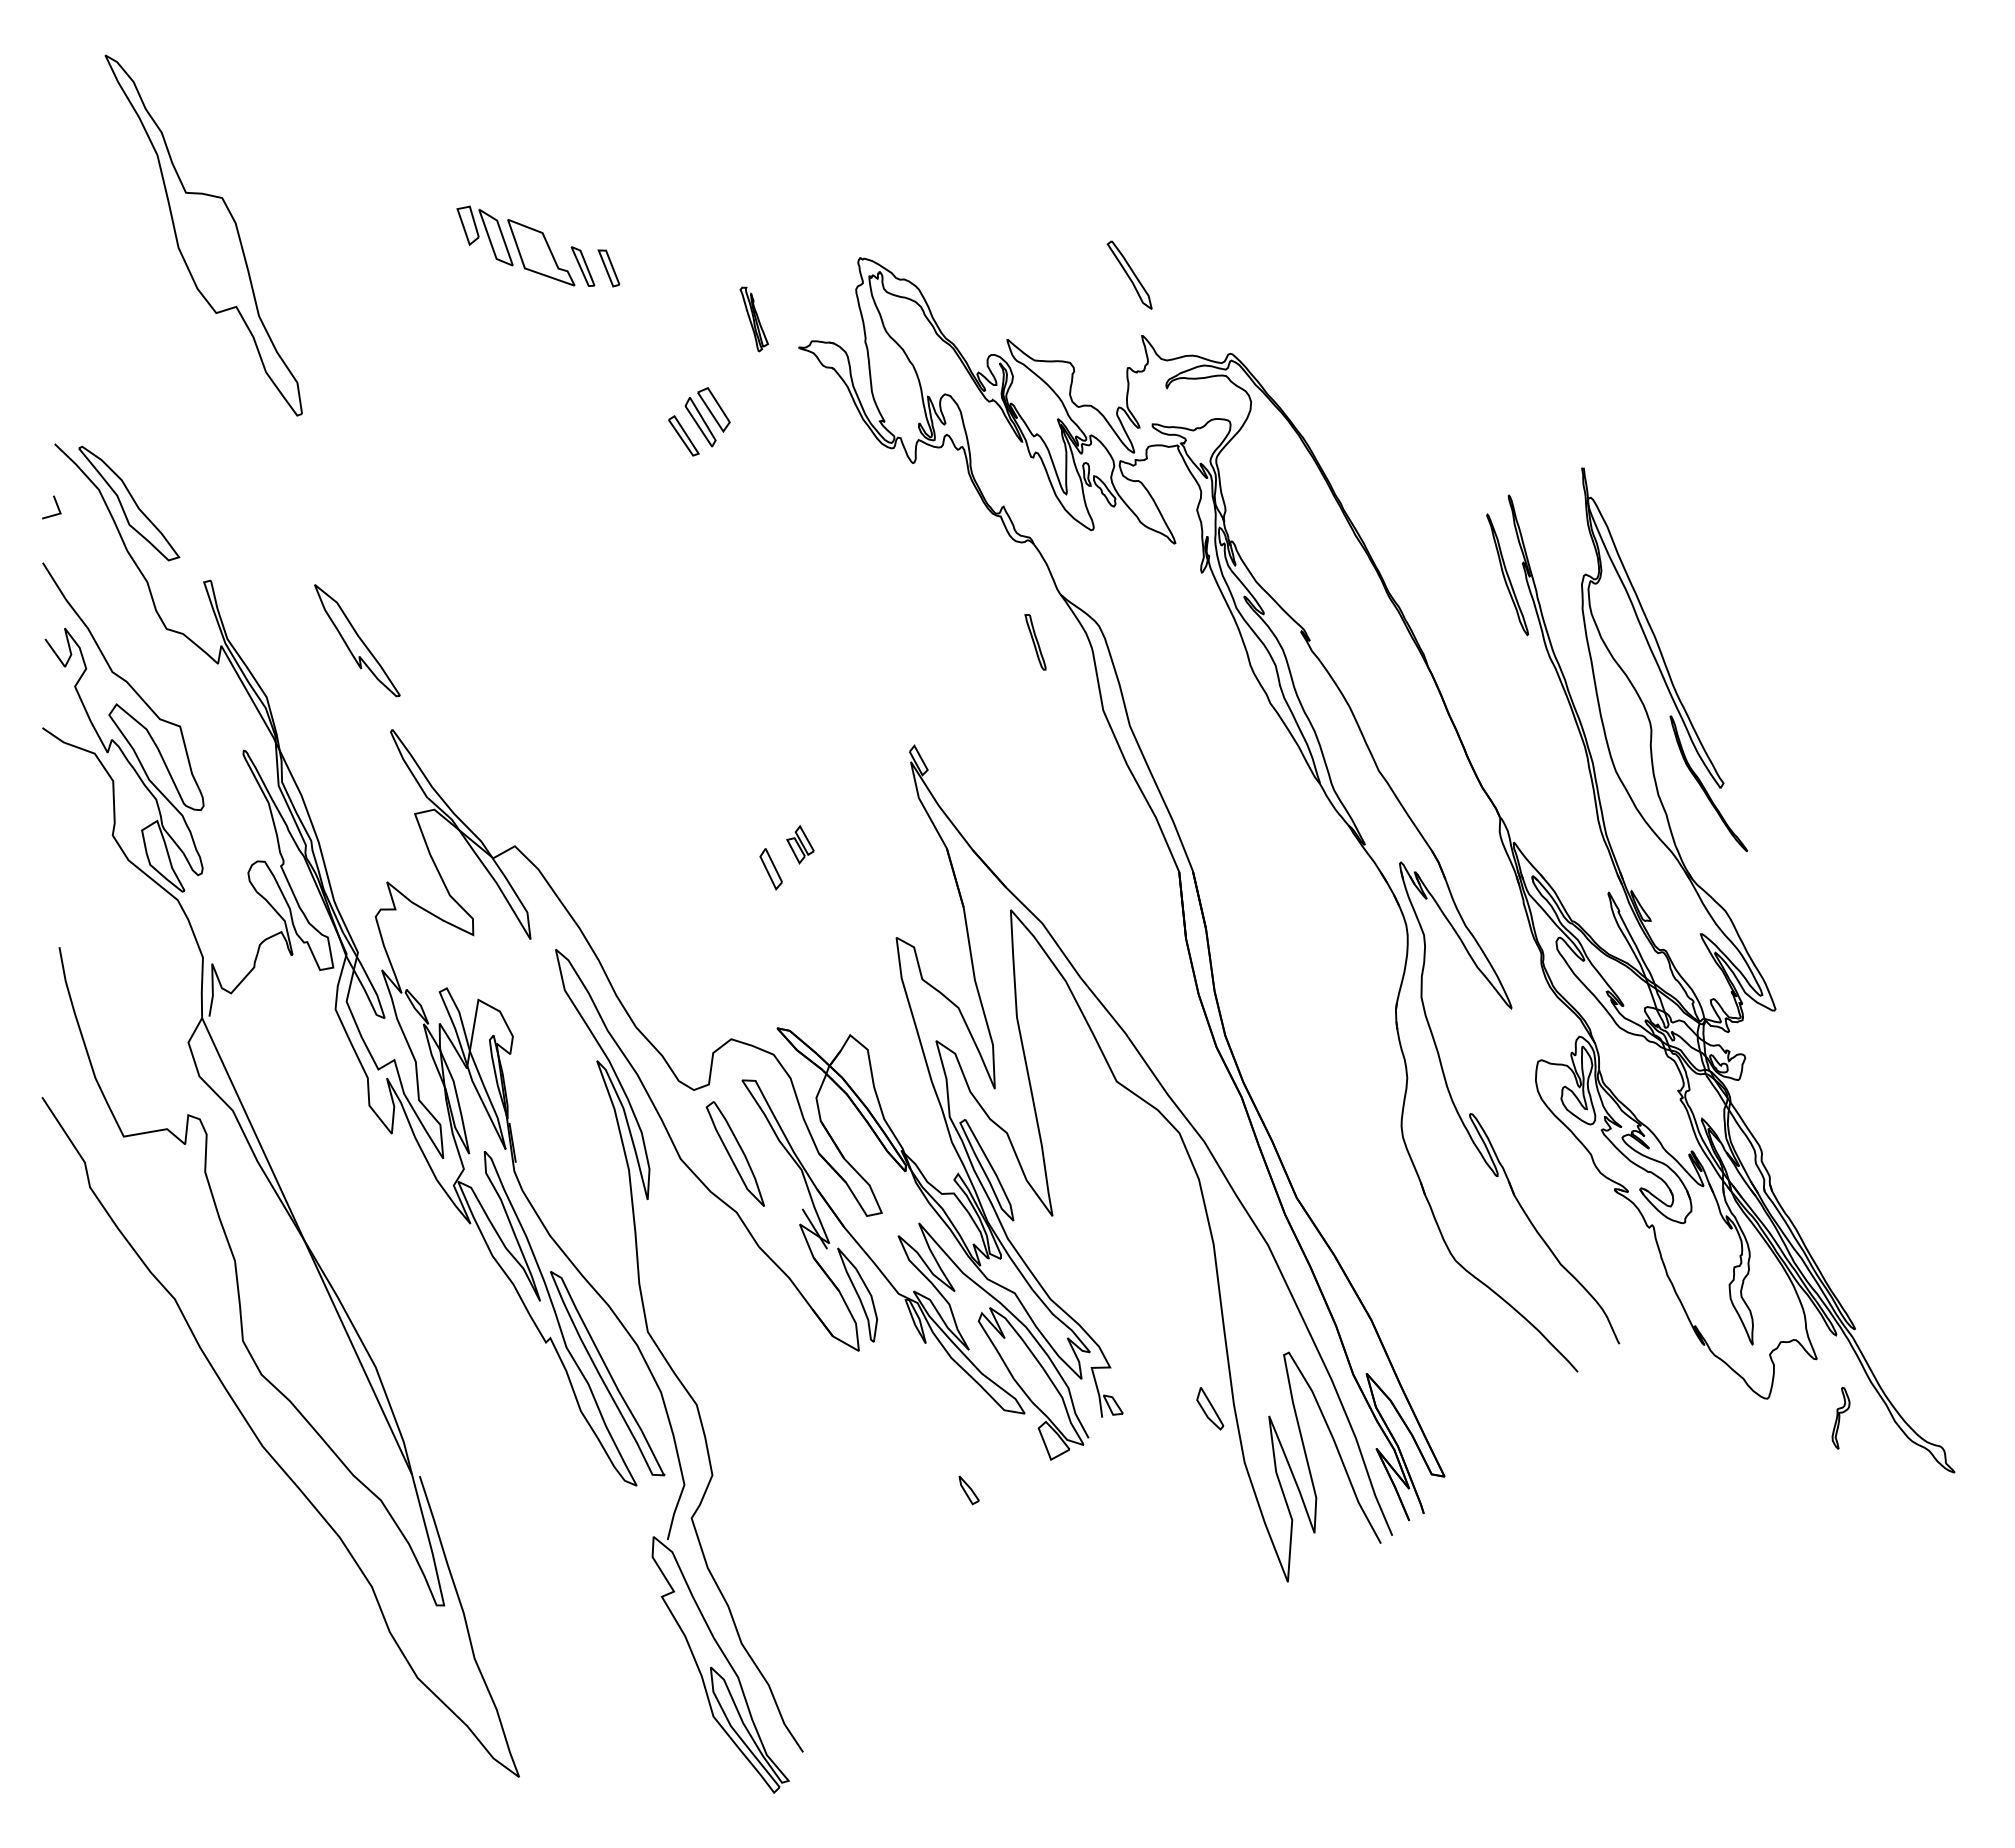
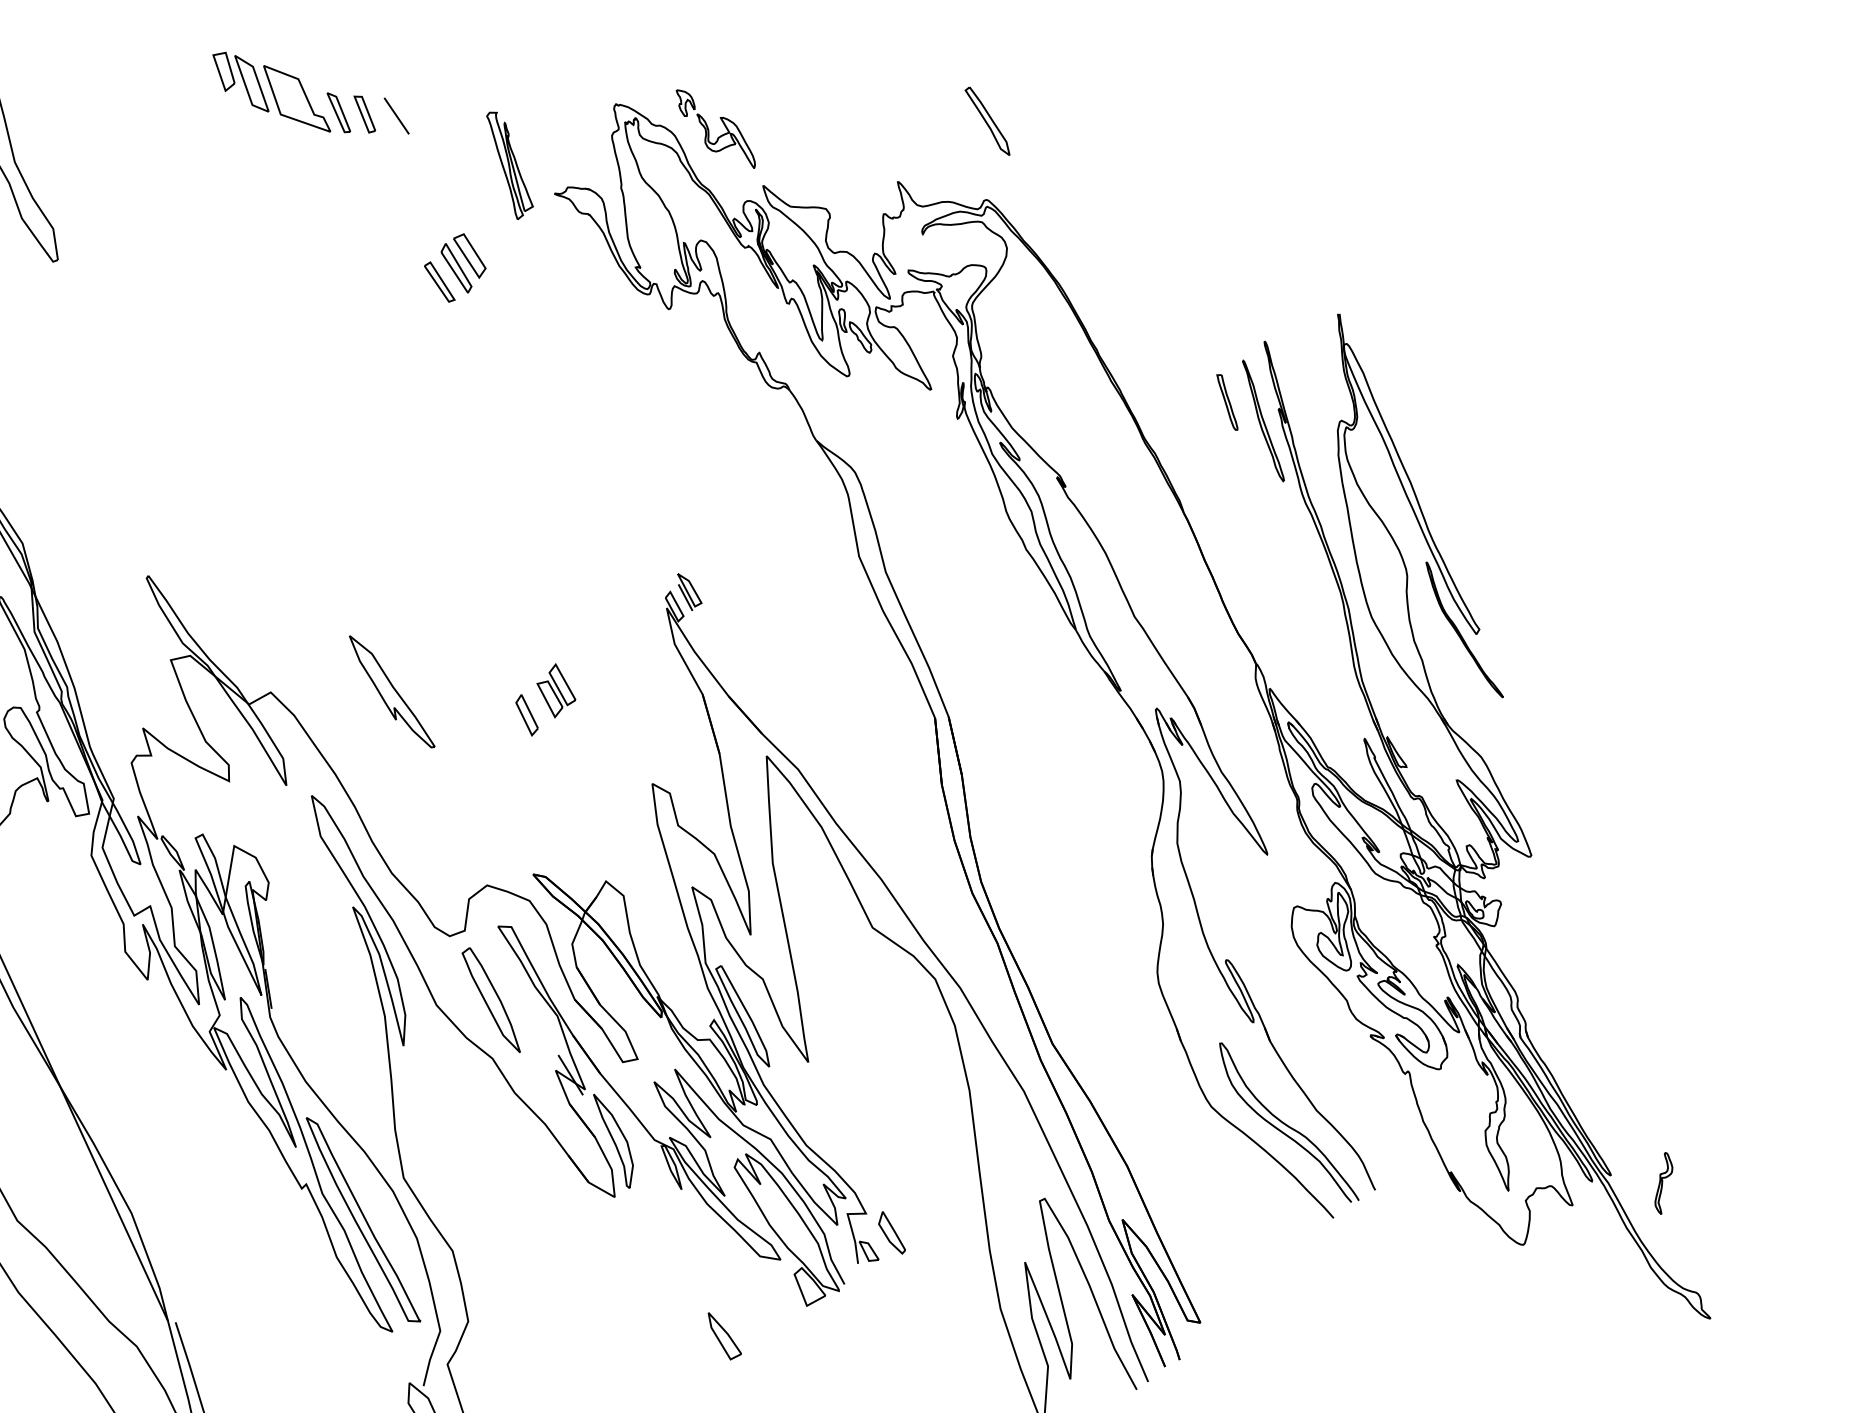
line: (640, 269) -> (396, 115), added
part: (1129, 274) -> (987, 120), moved
part: (953, 283) -> (709, 129), added
part: (754, 319) -> (510, 165), size x1.67
part: (357, 640) -> (392, 691), moved
part: (1035, 642) -> (1227, 402), moved
part: (933, 745) -> (689, 591), added
part: (800, 844) -> (556, 690), size x1.43
curve: (1531, 1278) -> (1287, 1124), added
part: (1210, 1408) -> (892, 1232), moved
part: (1840, 1417) -> (1663, 1182), moved
part: (969, 1490) -> (725, 1336), size x1.67

